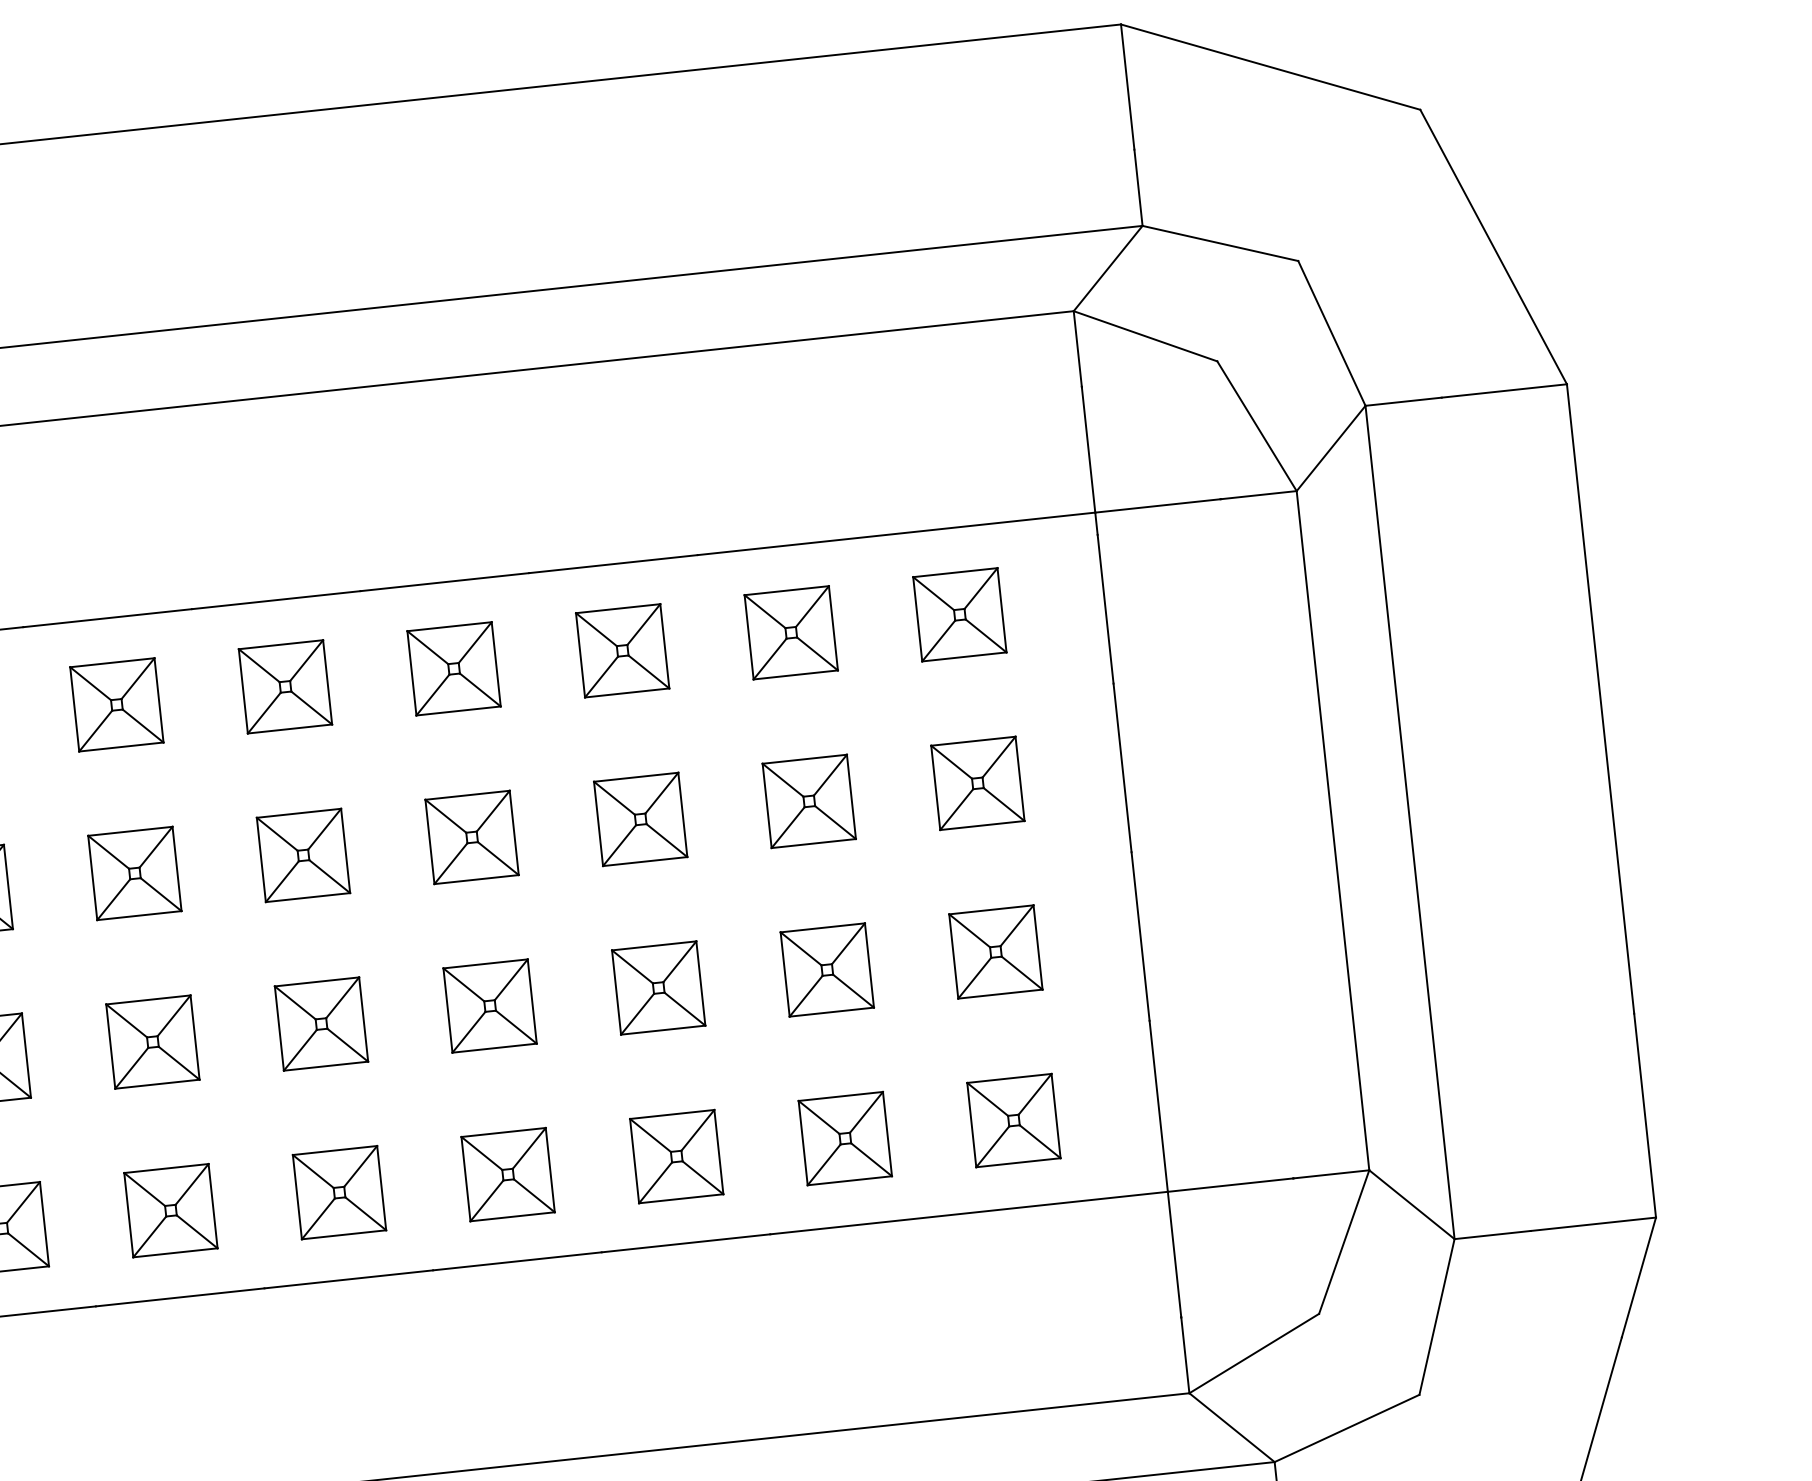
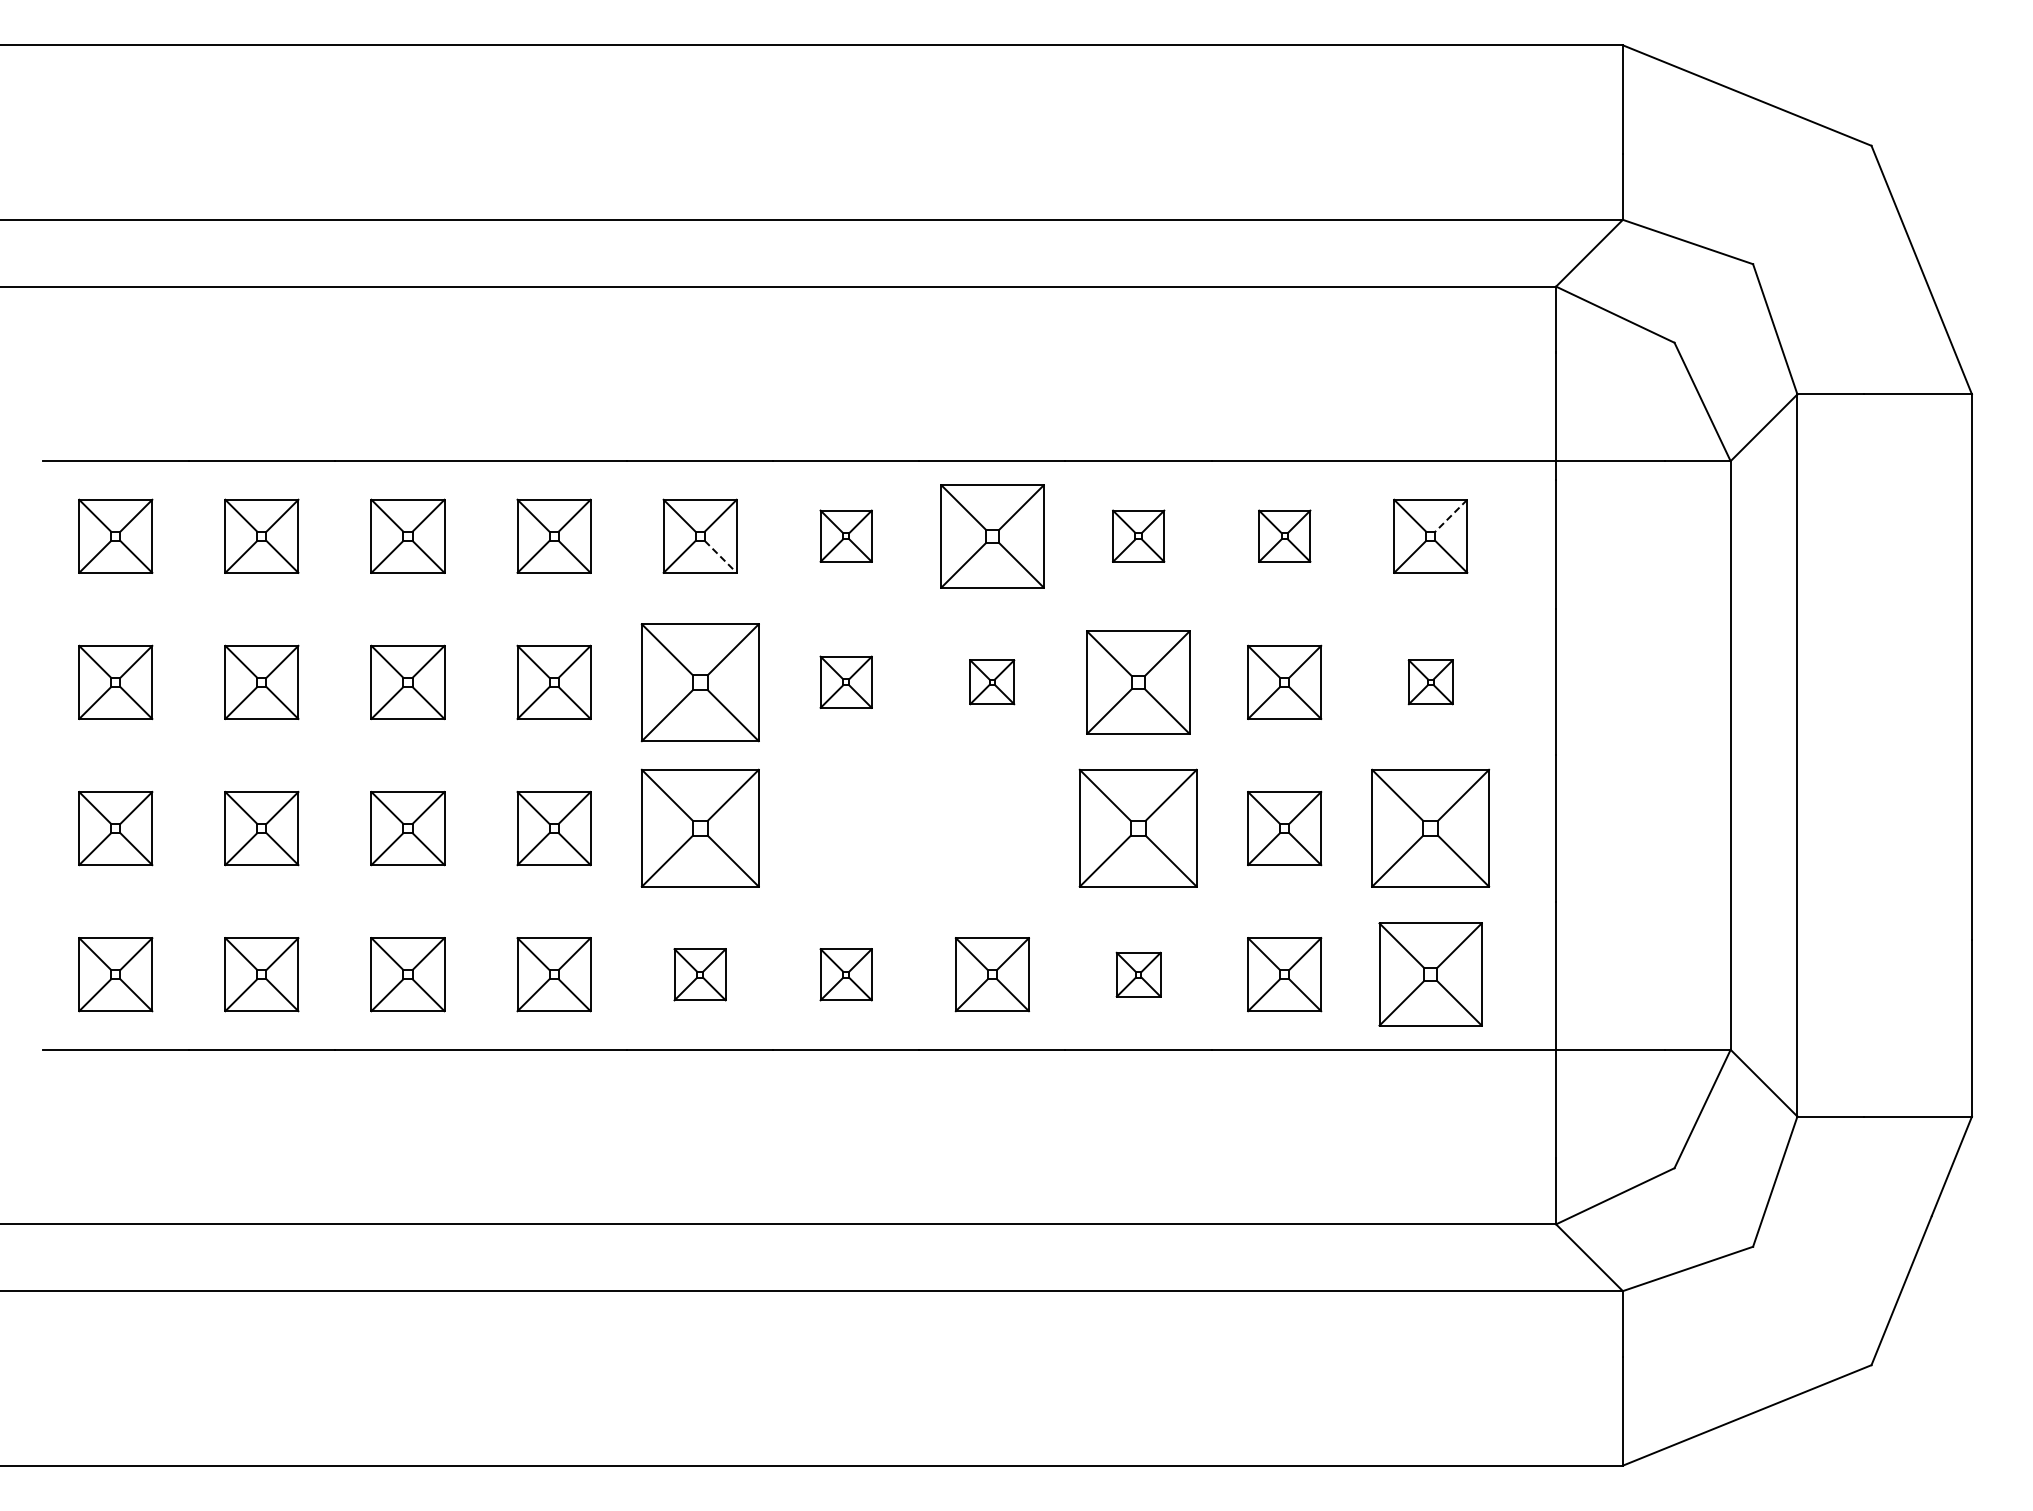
line: (981, 588) -> (1451, 515), solid -> dashed
part: (791, 631) -> (1284, 535), size x0.7
part: (622, 649) -> (1138, 535), size x0.7
part: (452, 667) -> (991, 535), size x1.4
part: (284, 686) -> (845, 535), size x0.7
line: (142, 725) -> (720, 556), solid -> dashed
part: (977, 782) -> (1430, 681), size x0.6
part: (640, 818) -> (1138, 681), size x1.4
part: (470, 836) -> (991, 681), size x0.6
part: (302, 854) -> (845, 681), size x0.7
part: (133, 872) -> (699, 681), size x1.6
part: (995, 951) -> (1430, 828), size x1.6
part: (658, 987) -> (1138, 828), size x1.6
part: (489, 1006) -> (991, 828), removed
part: (320, 1024) -> (845, 828), removed
part: (152, 1042) -> (699, 828), size x1.6
part: (1013, 1120) -> (1430, 974), size x1.4
part: (676, 1156) -> (1138, 974), size x0.6
part: (338, 1192) -> (845, 974), size x0.7
part: (170, 1210) -> (699, 974), size x0.7

